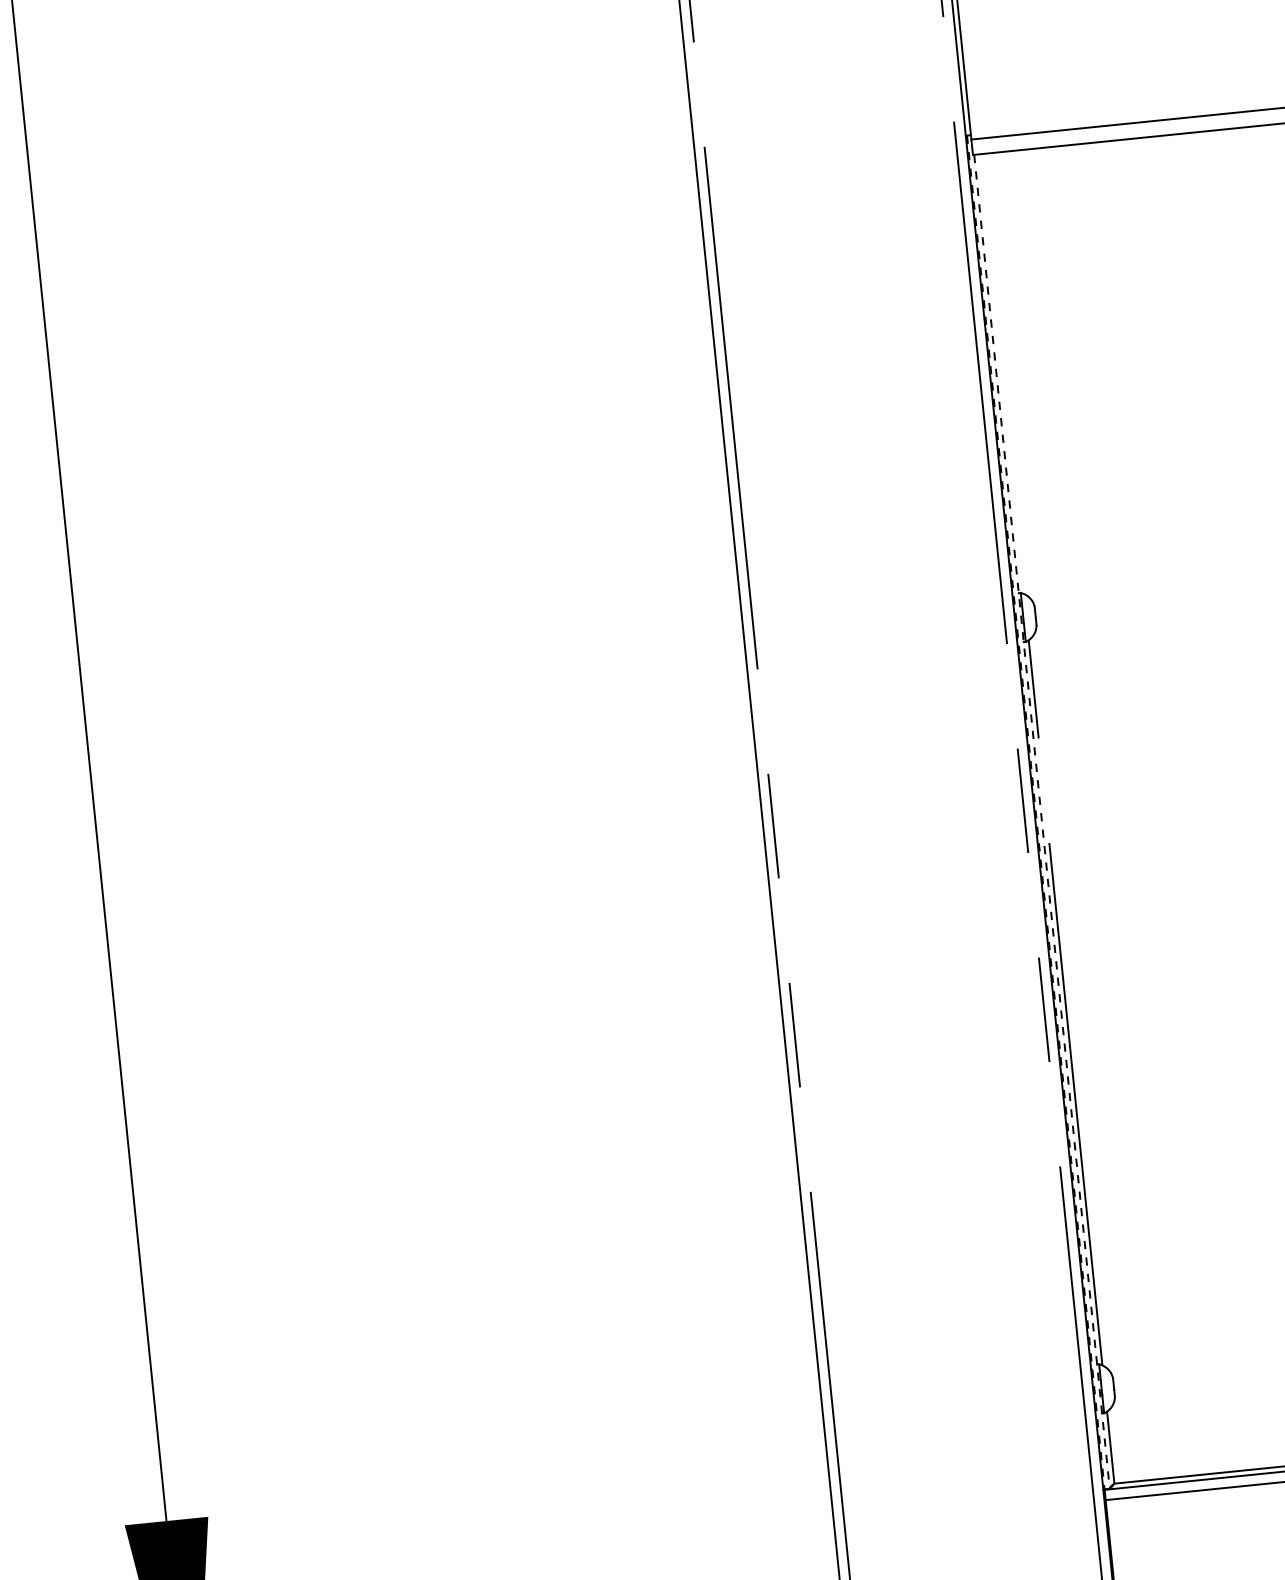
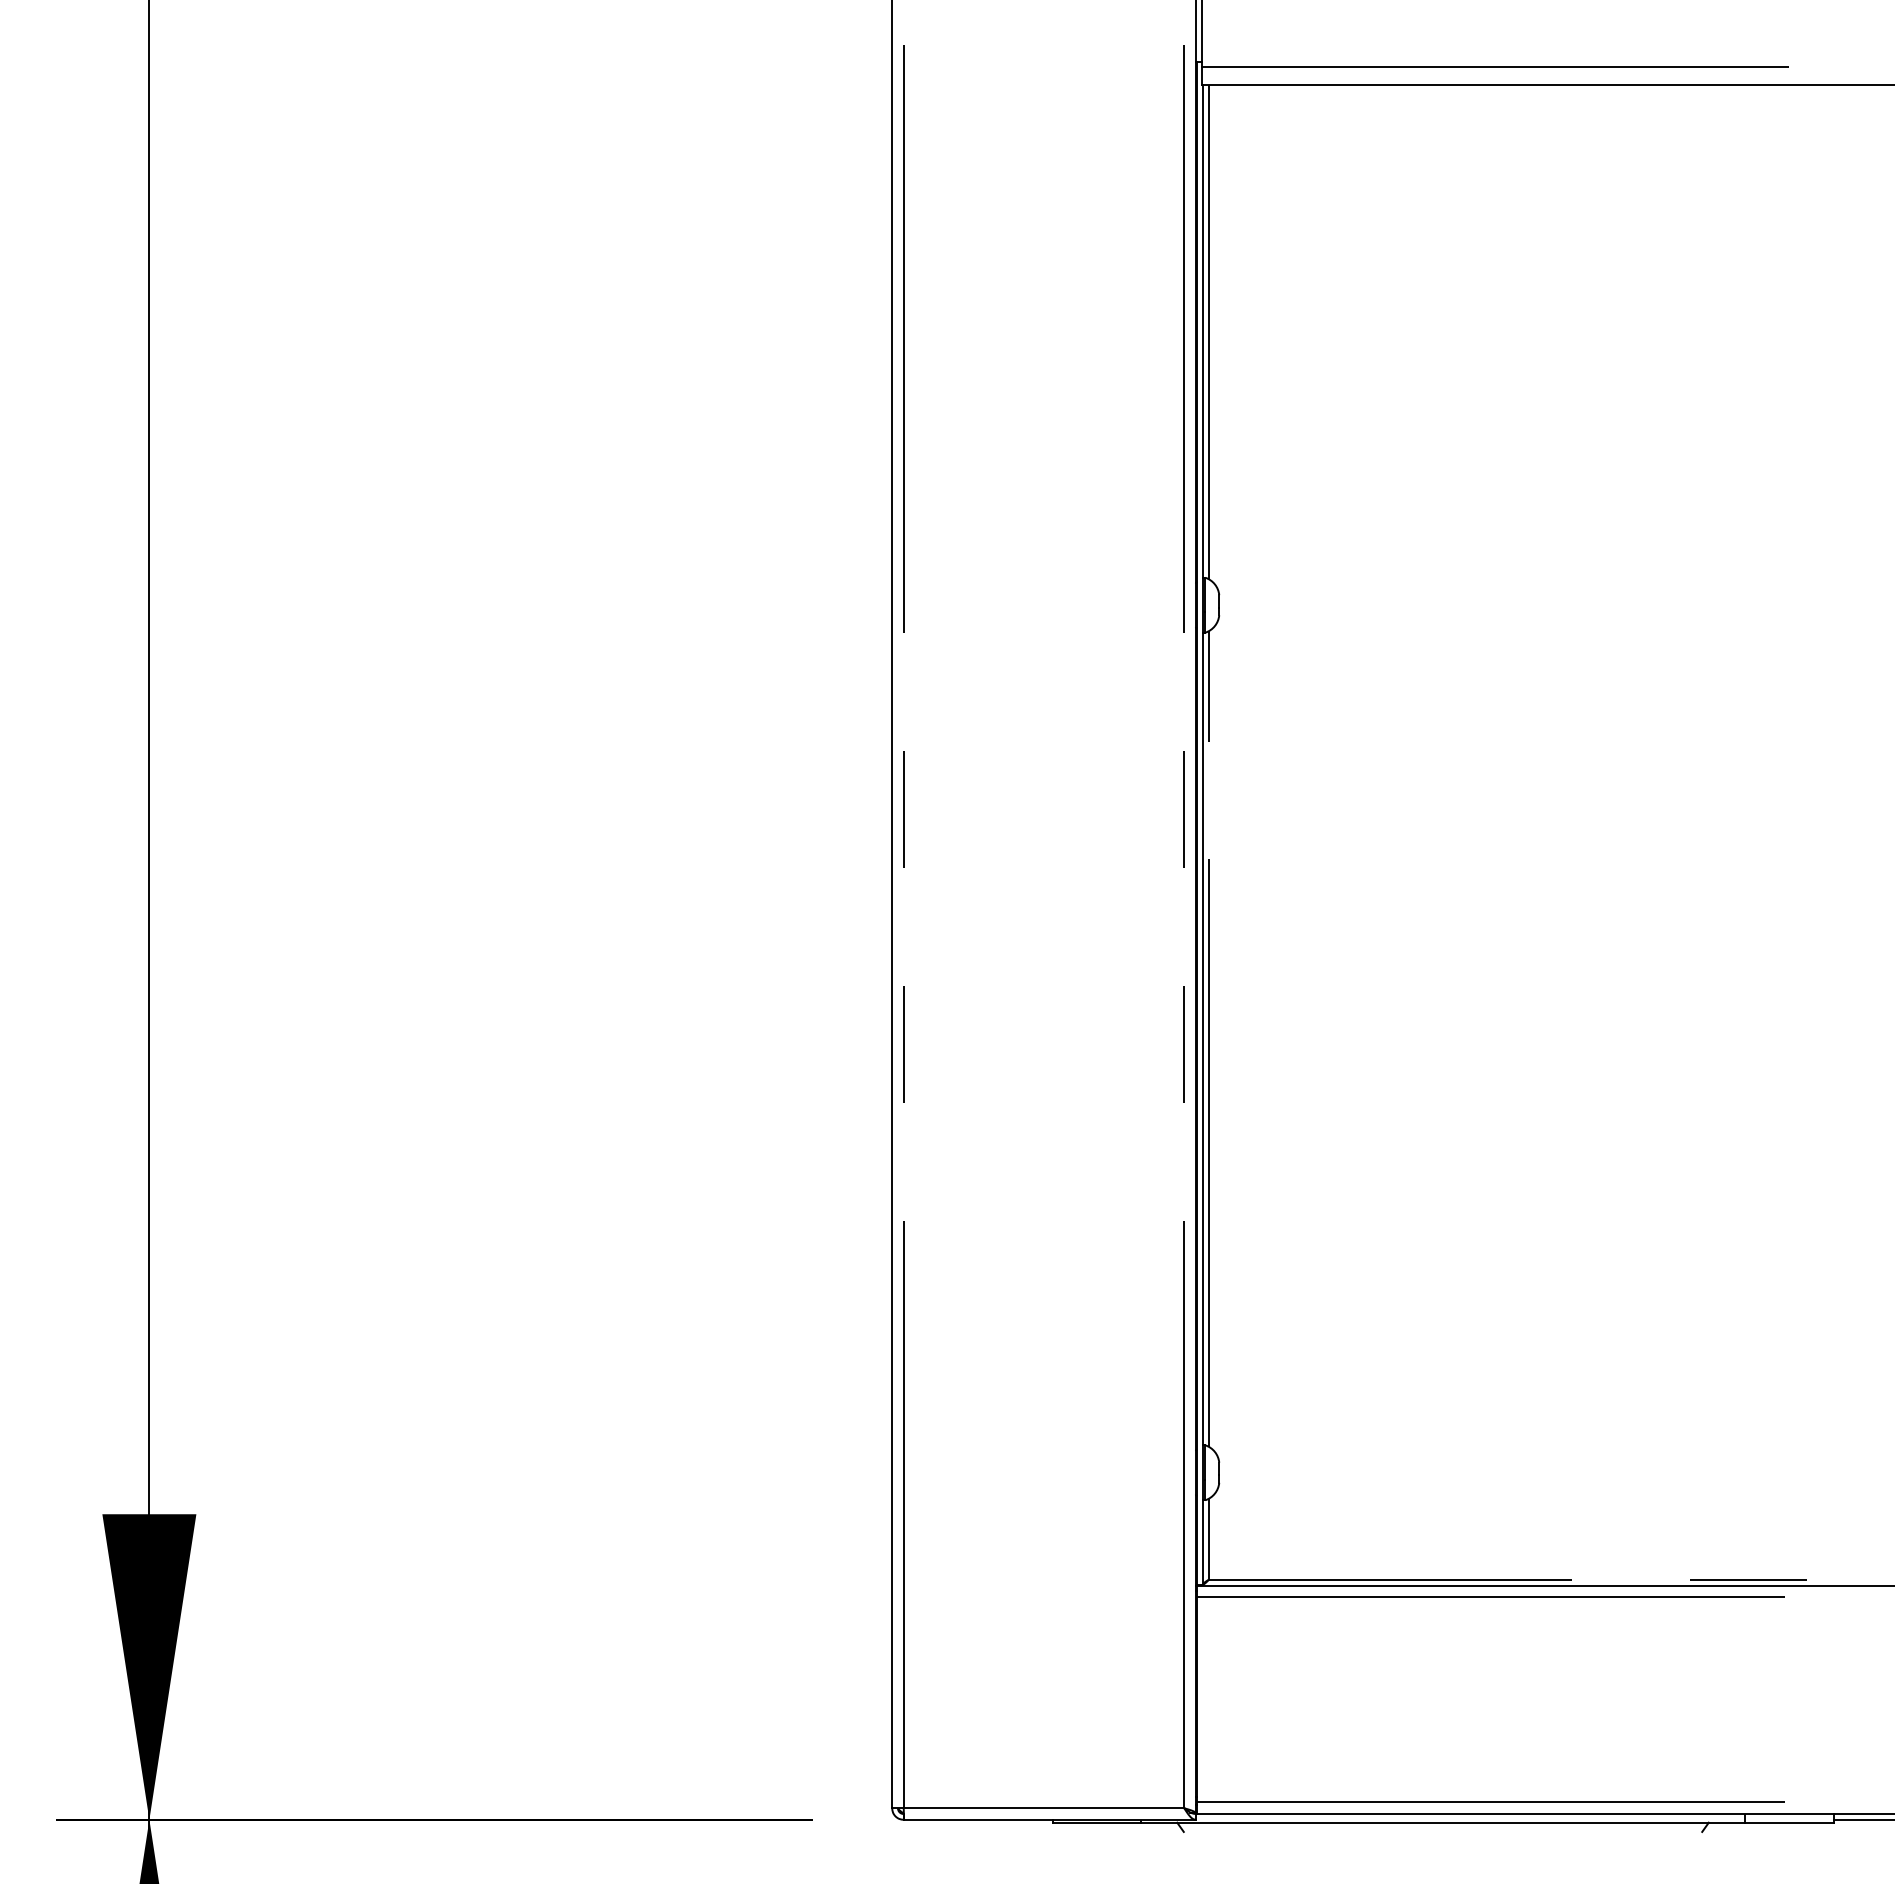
line: (1001, 373) -> (1208, 331), added
line: (1036, 813) -> (1197, 824), dashed -> solid
line: (1042, 822) -> (1203, 835), dashed -> solid

